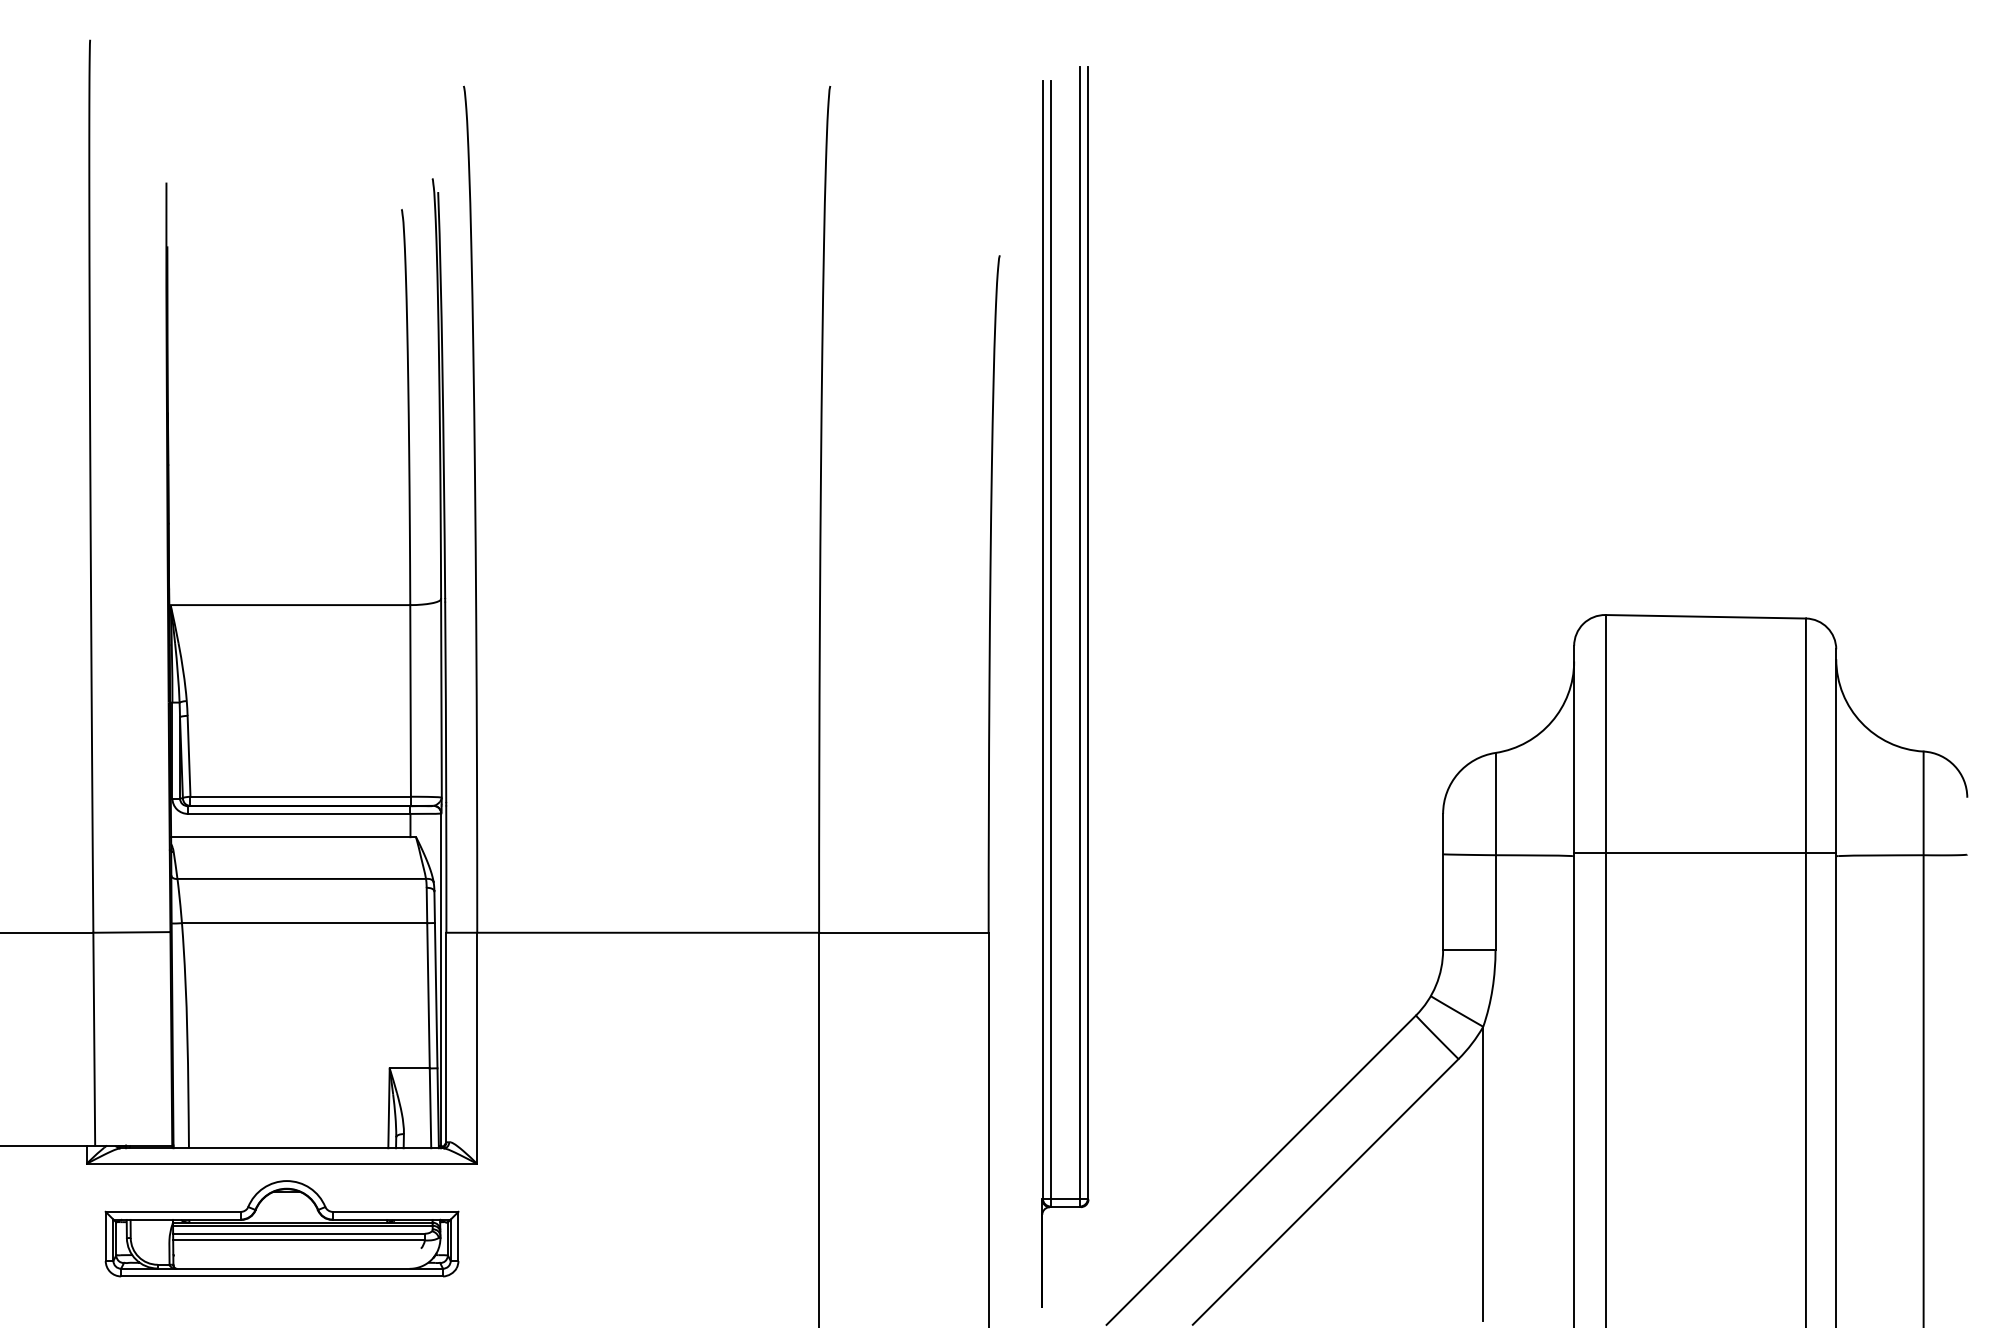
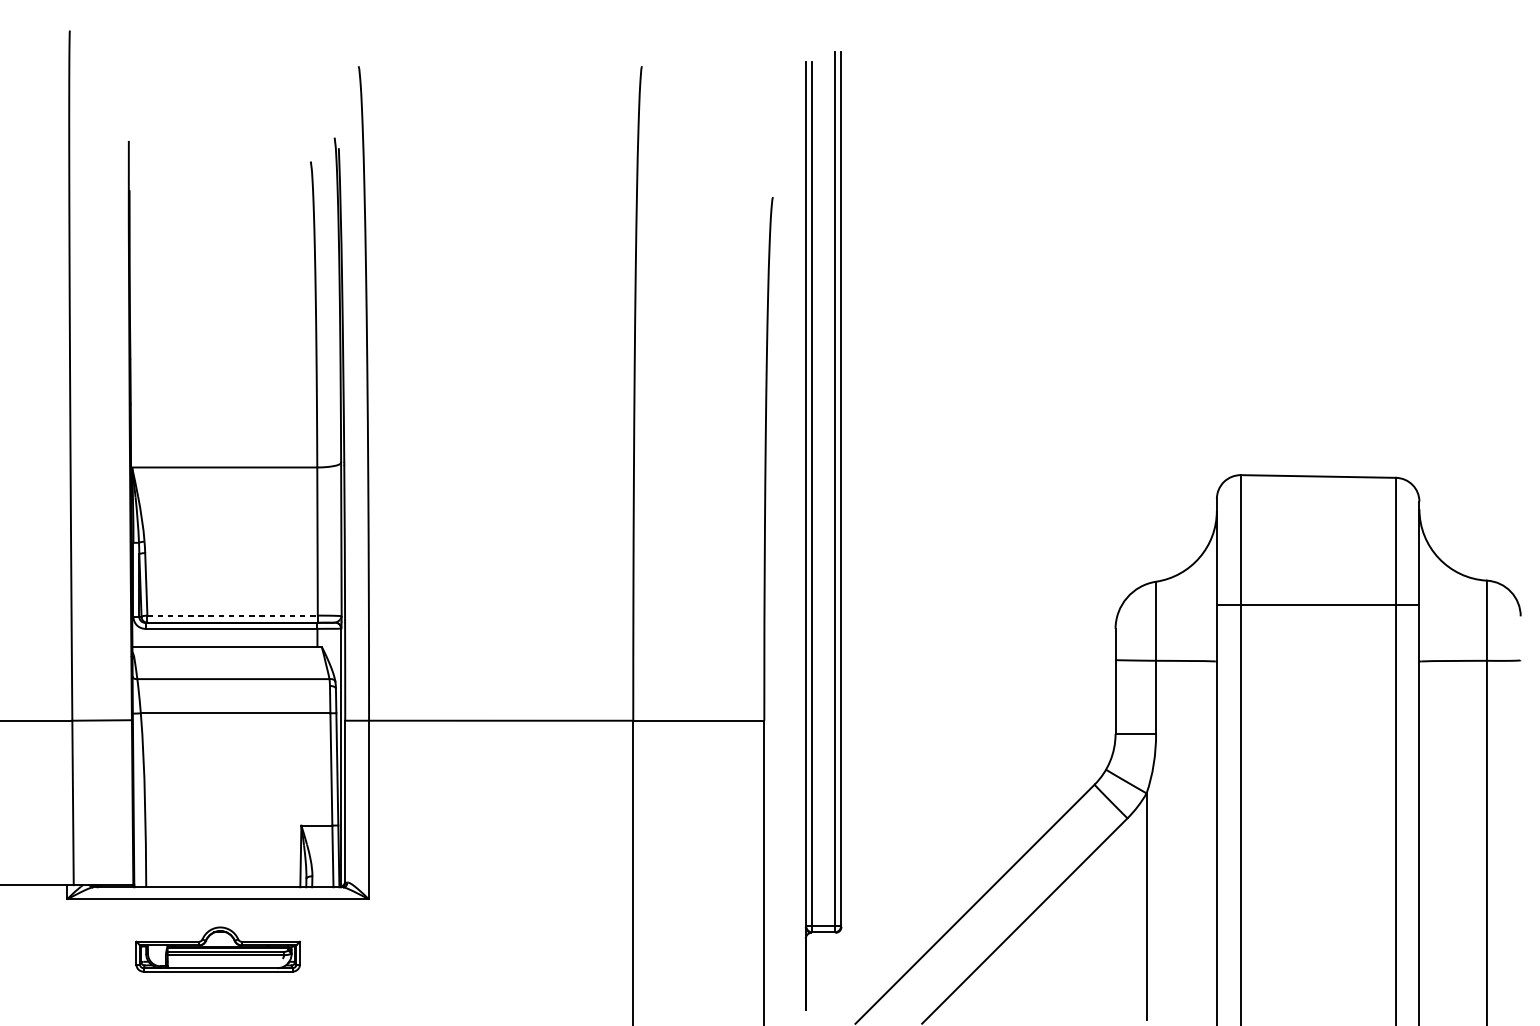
line: (301, 796) -> (233, 615), solid -> dashed
line: (1705, 852) -> (1318, 604), moved
part: (281, 1228) -> (217, 949), size x0.6

